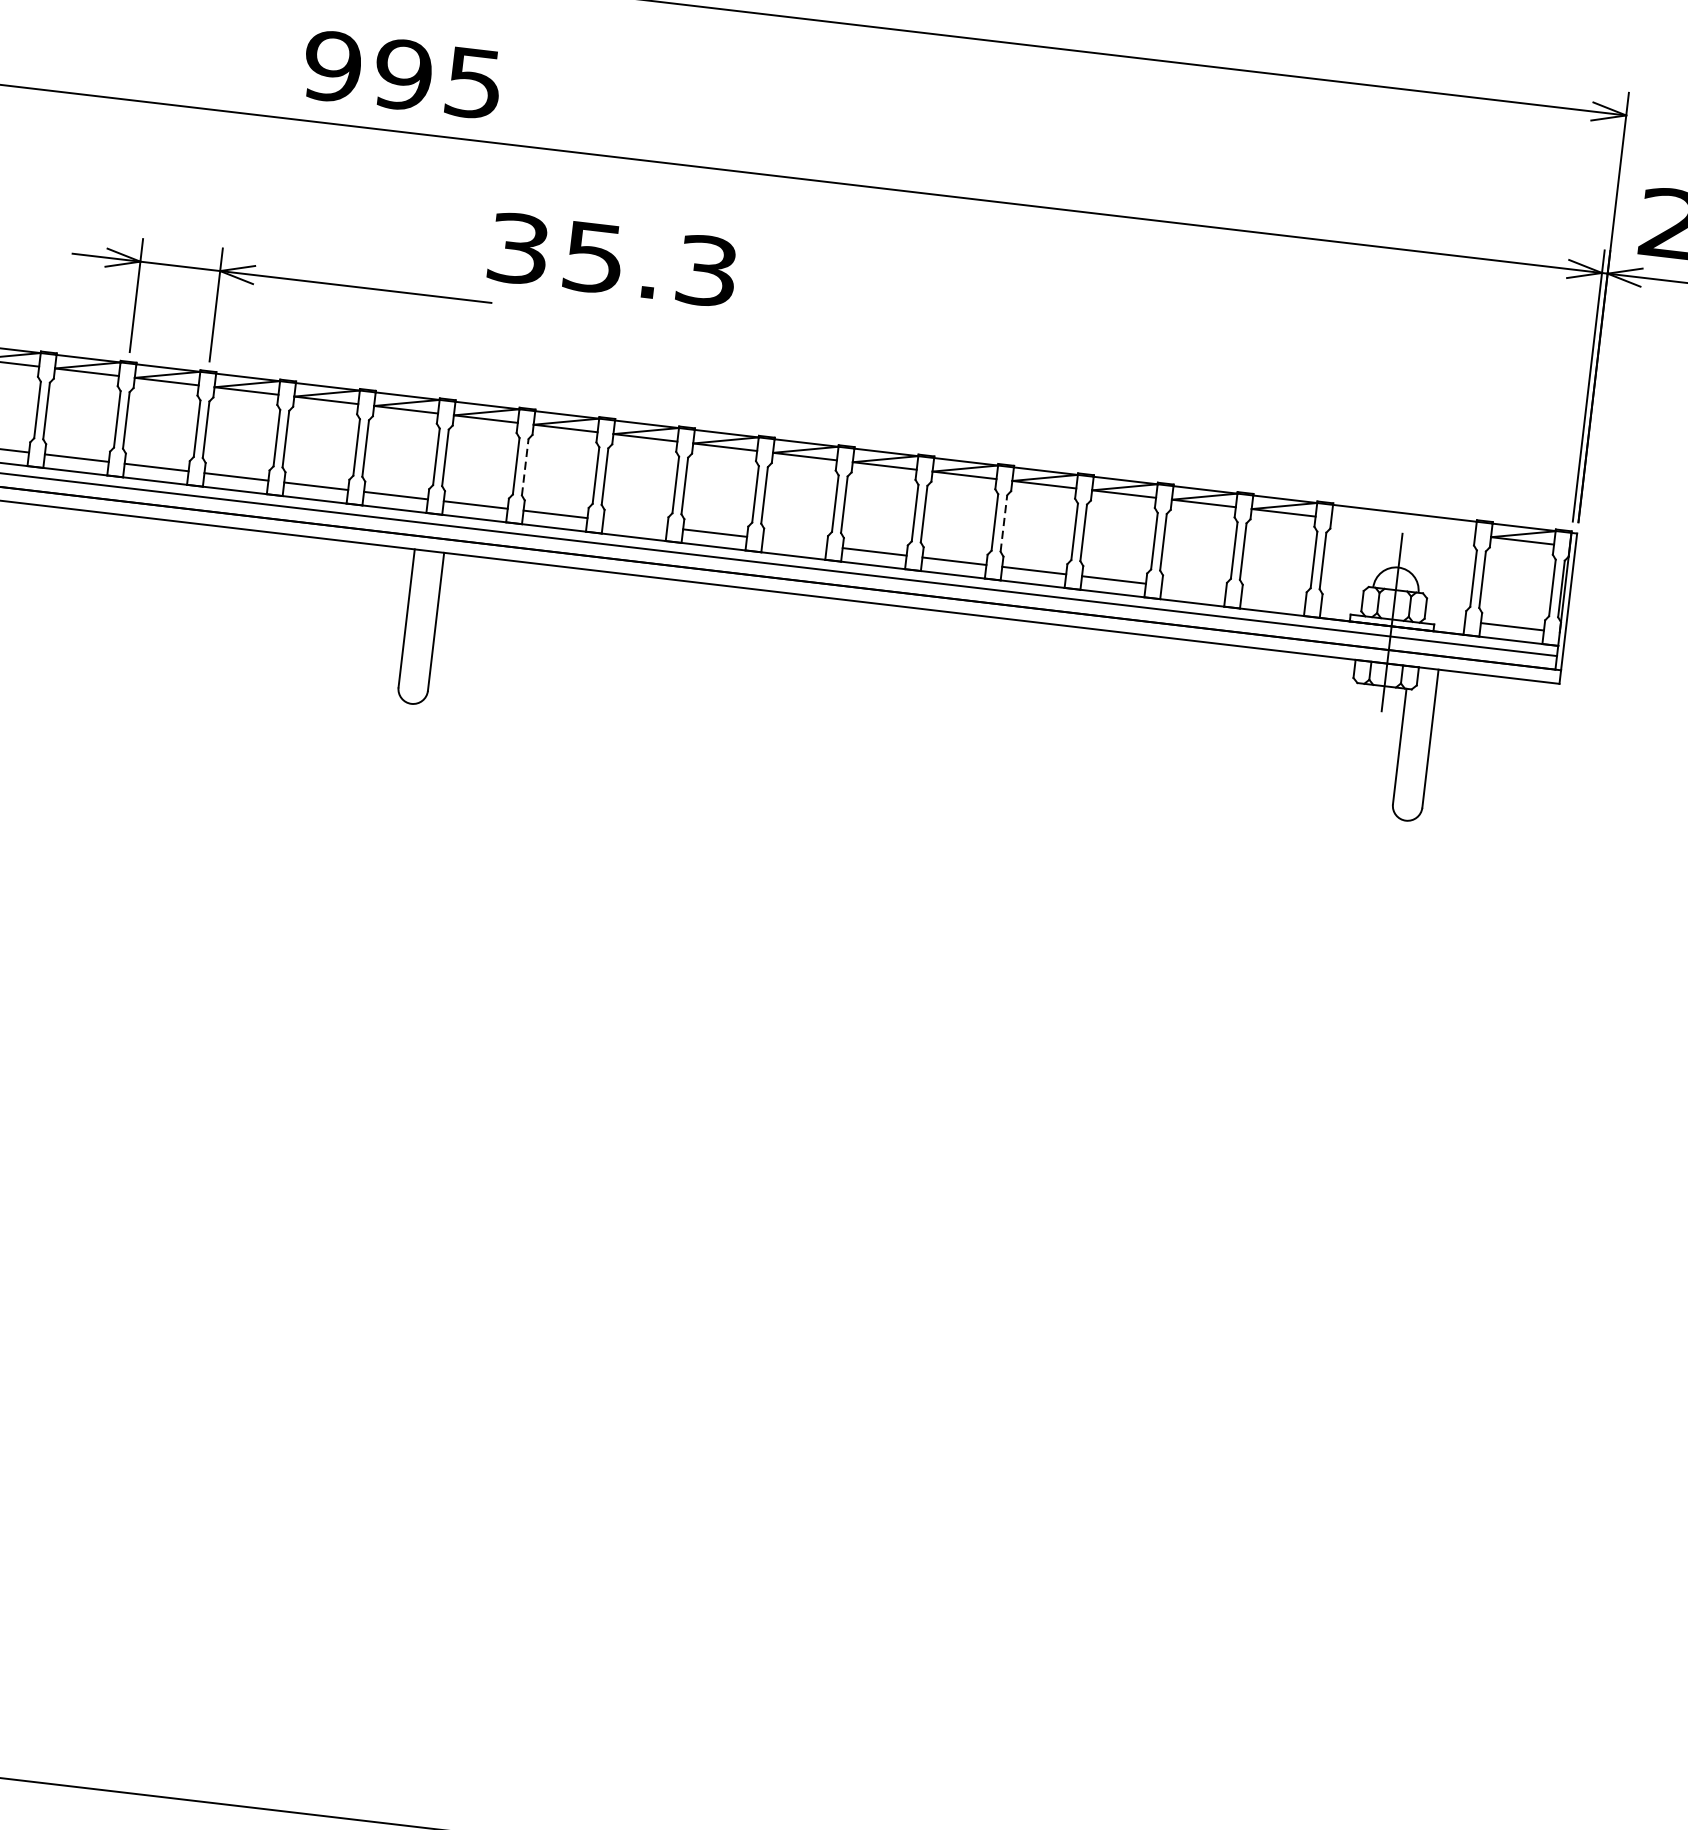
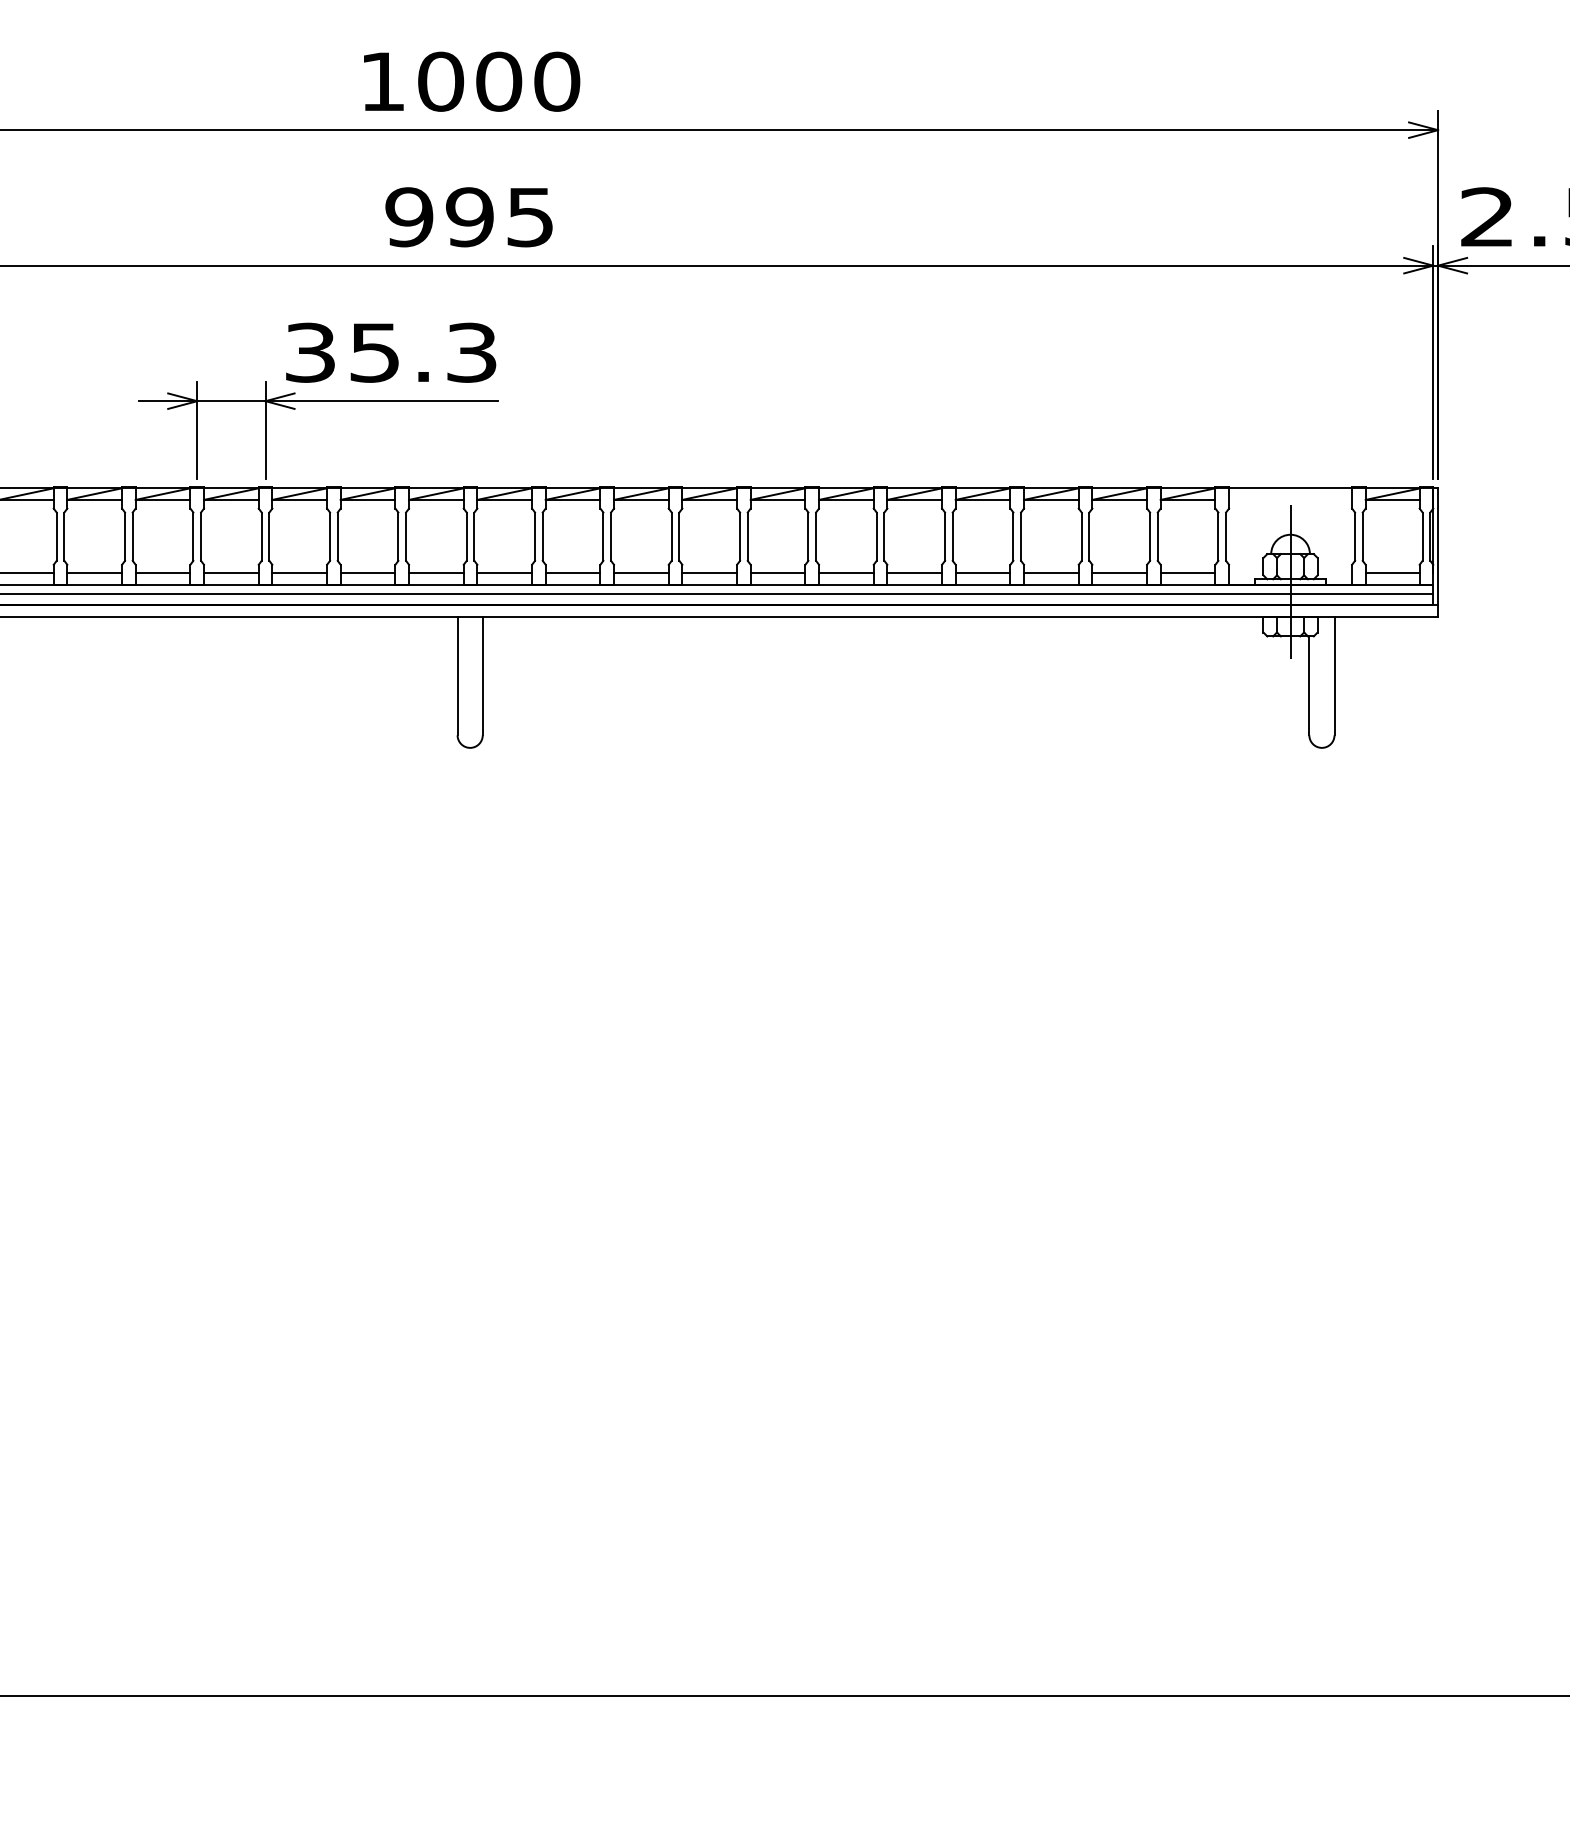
text: (401, 74) -> (468, 217), moved
text: (613, 259) -> (391, 352), moved
line: (524, 467) -> (542, 536), dashed -> solid
line: (635, 523) -> (641, 573), added
line: (1003, 523) -> (952, 536), dashed -> solid
line: (794, 542) -> (777, 573), added
line: (1193, 589) -> (1119, 573), added
line: (1272, 598) -> (1187, 573), added

